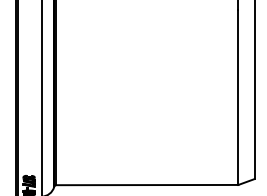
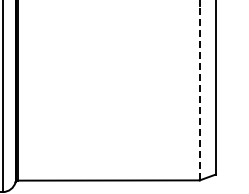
line: (238, 97) -> (199, 92), solid -> dashed

